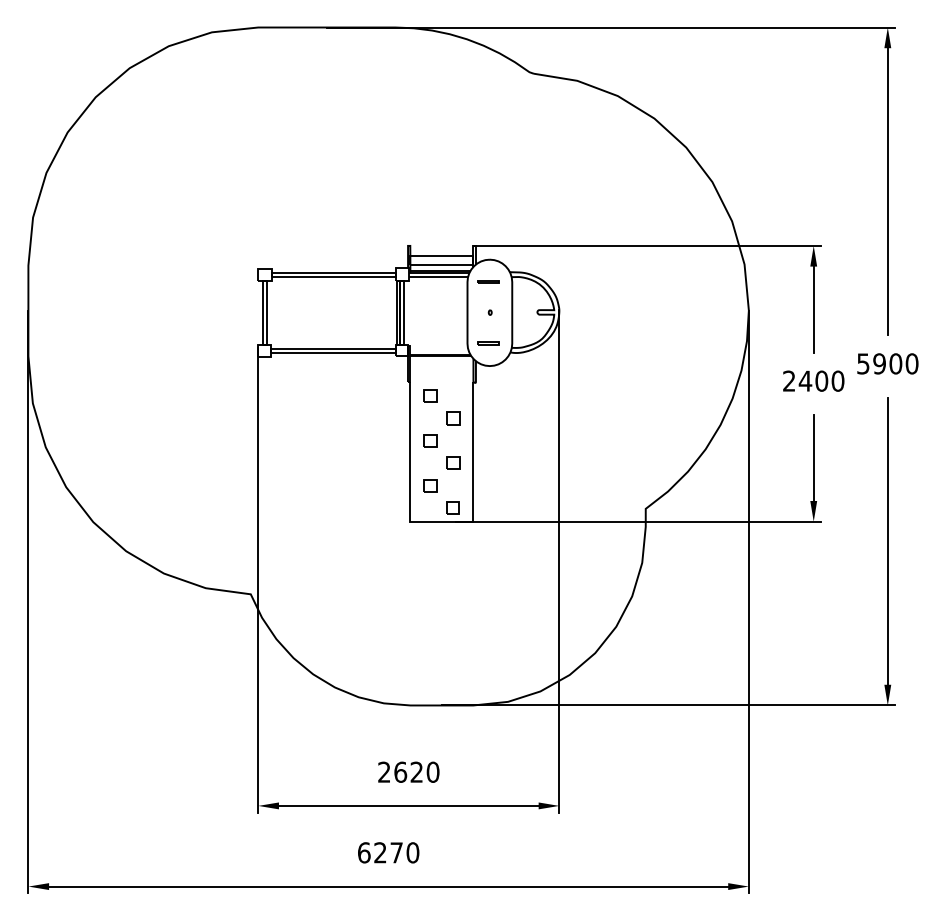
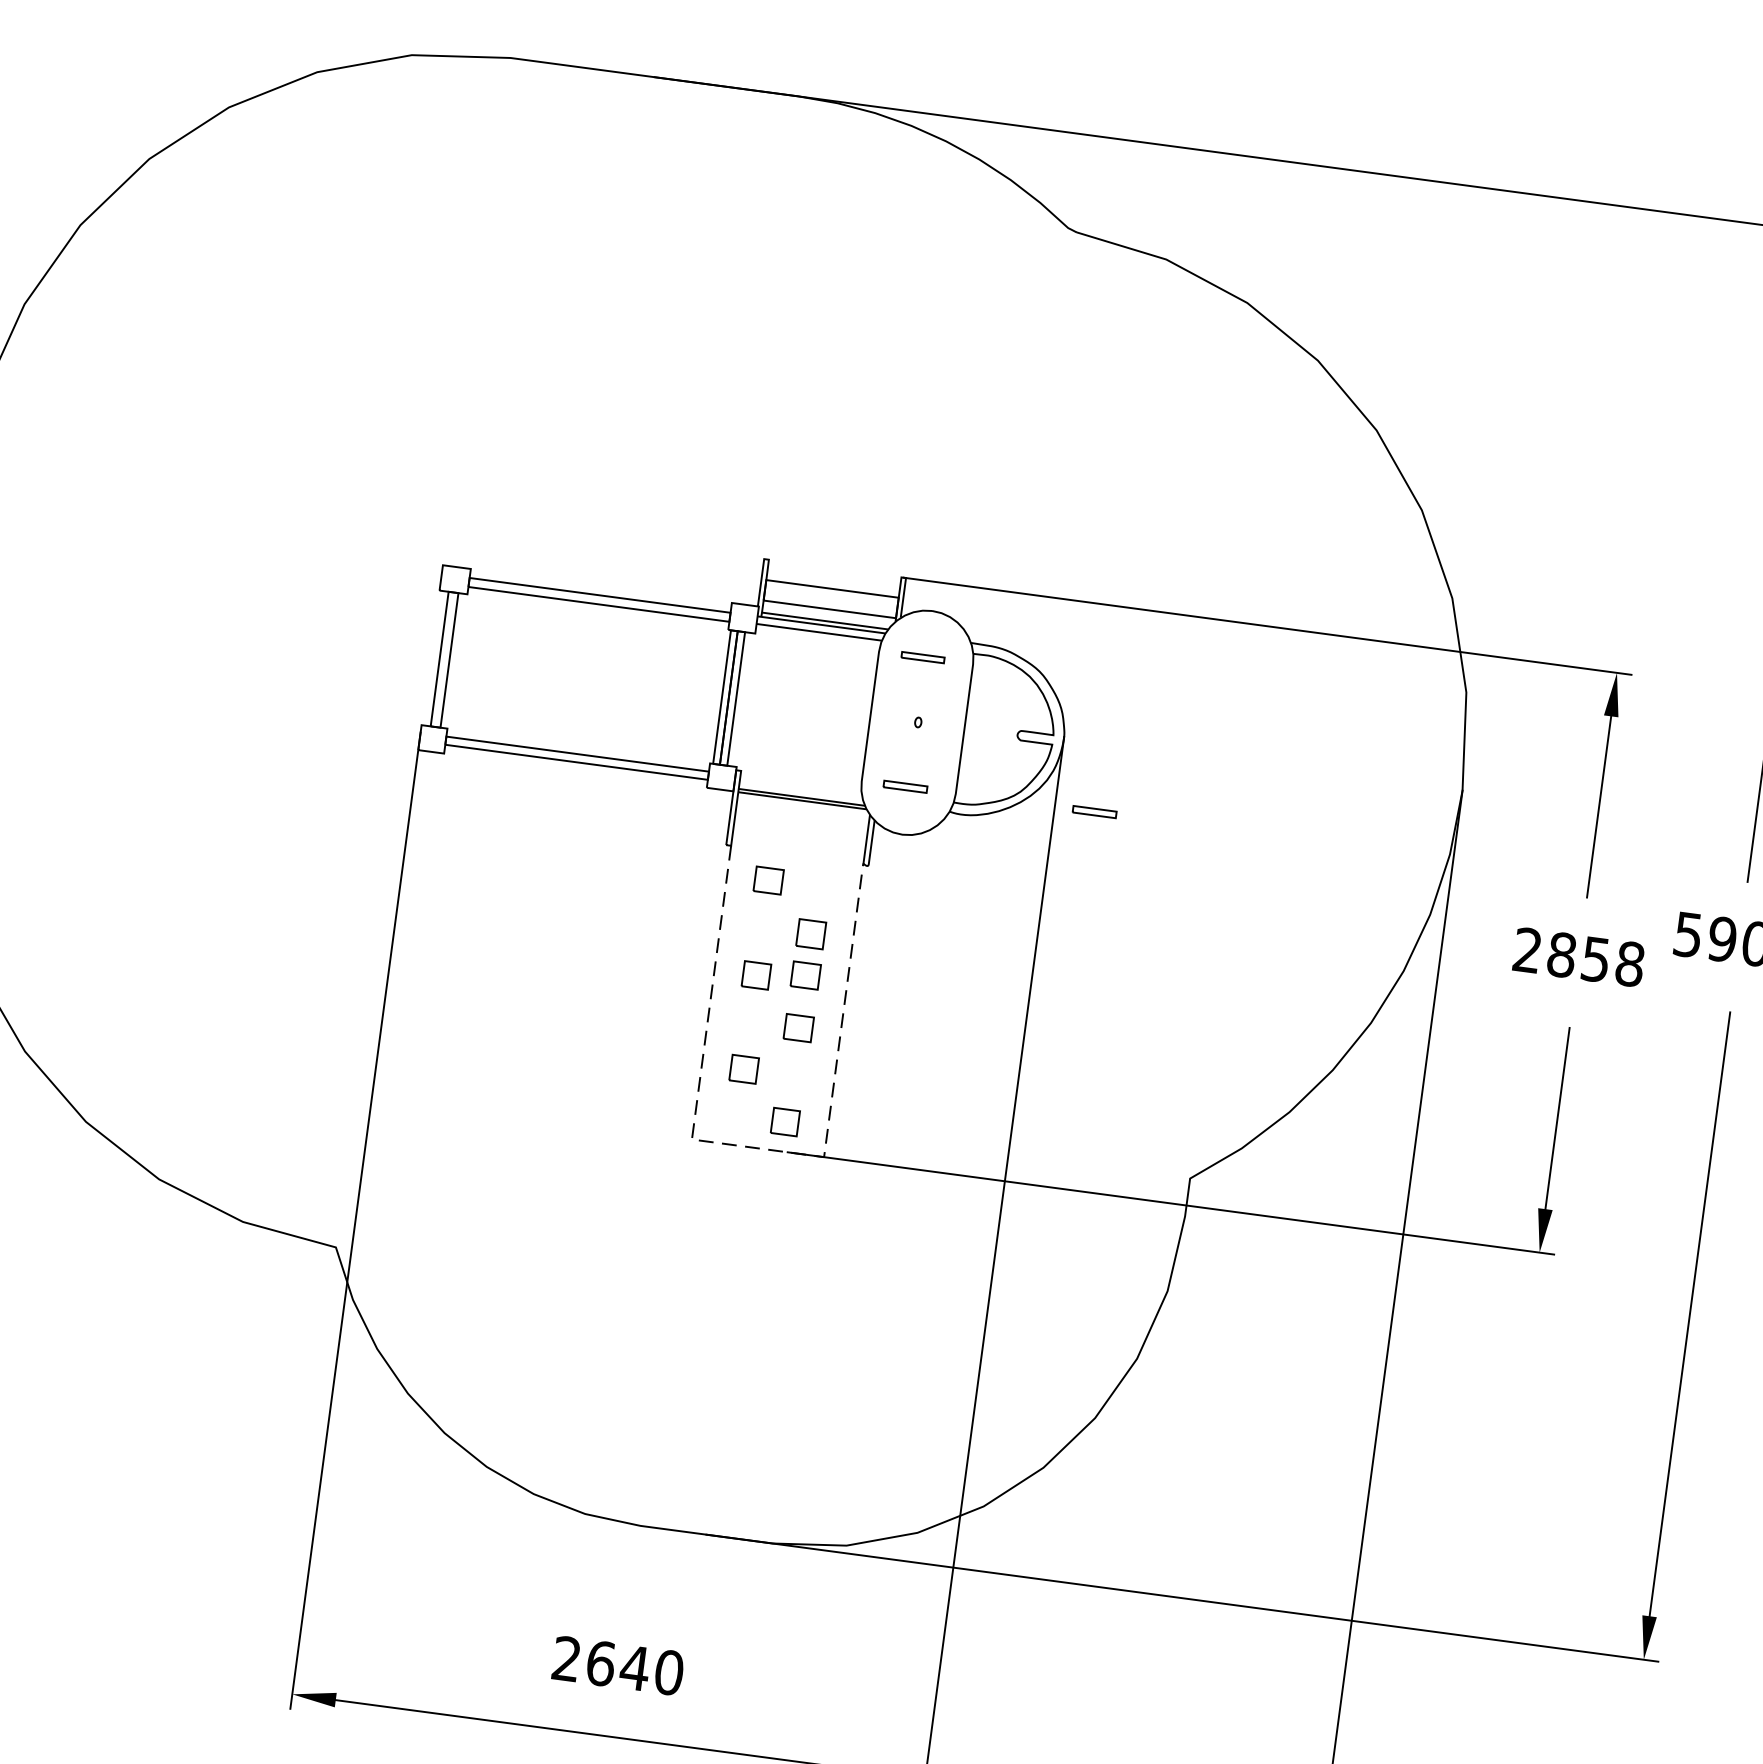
line: (578, 342) -> (1095, 809), added
text: (821, 380) -> (1595, 958), 2400 -> 2858
part: (453, 437) -> (806, 974), added
line: (442, 521) -> (759, 1148), solid -> dashed
text: (416, 771) -> (634, 1666), 2620 -> 2640

